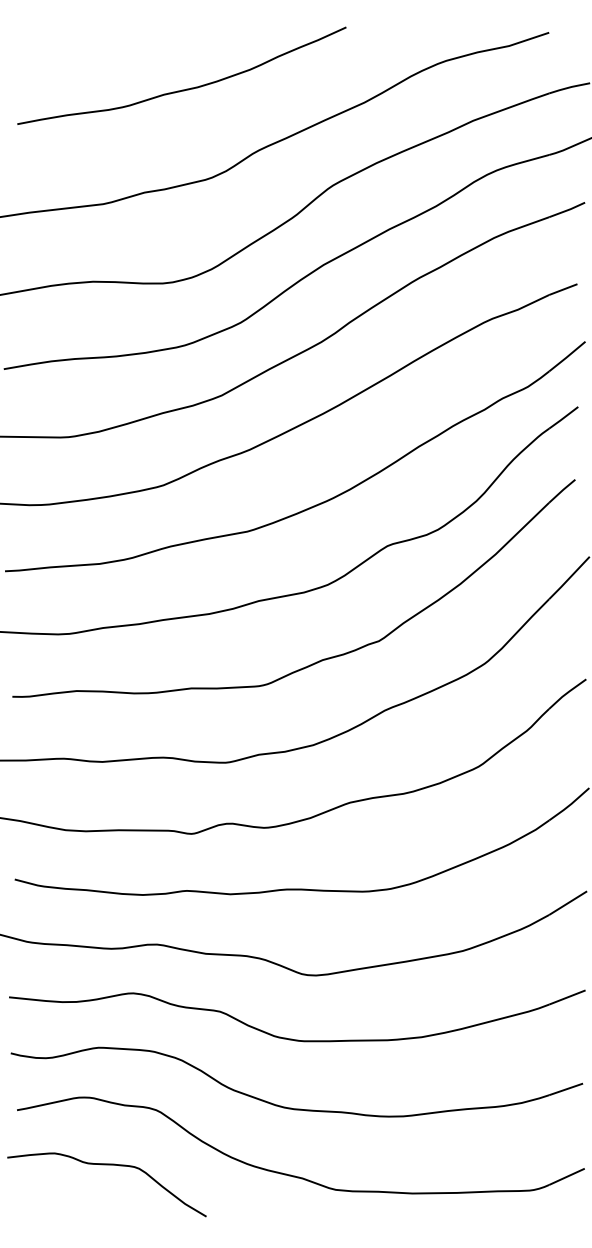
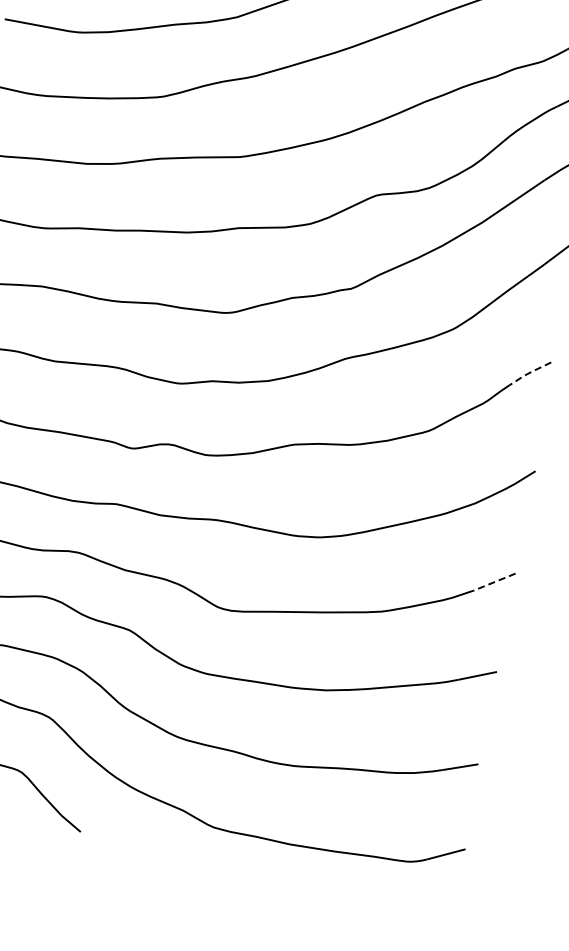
line: (566, 693) -> (529, 373), solid -> dashed
line: (567, 903) -> (493, 582), solid -> dashed

